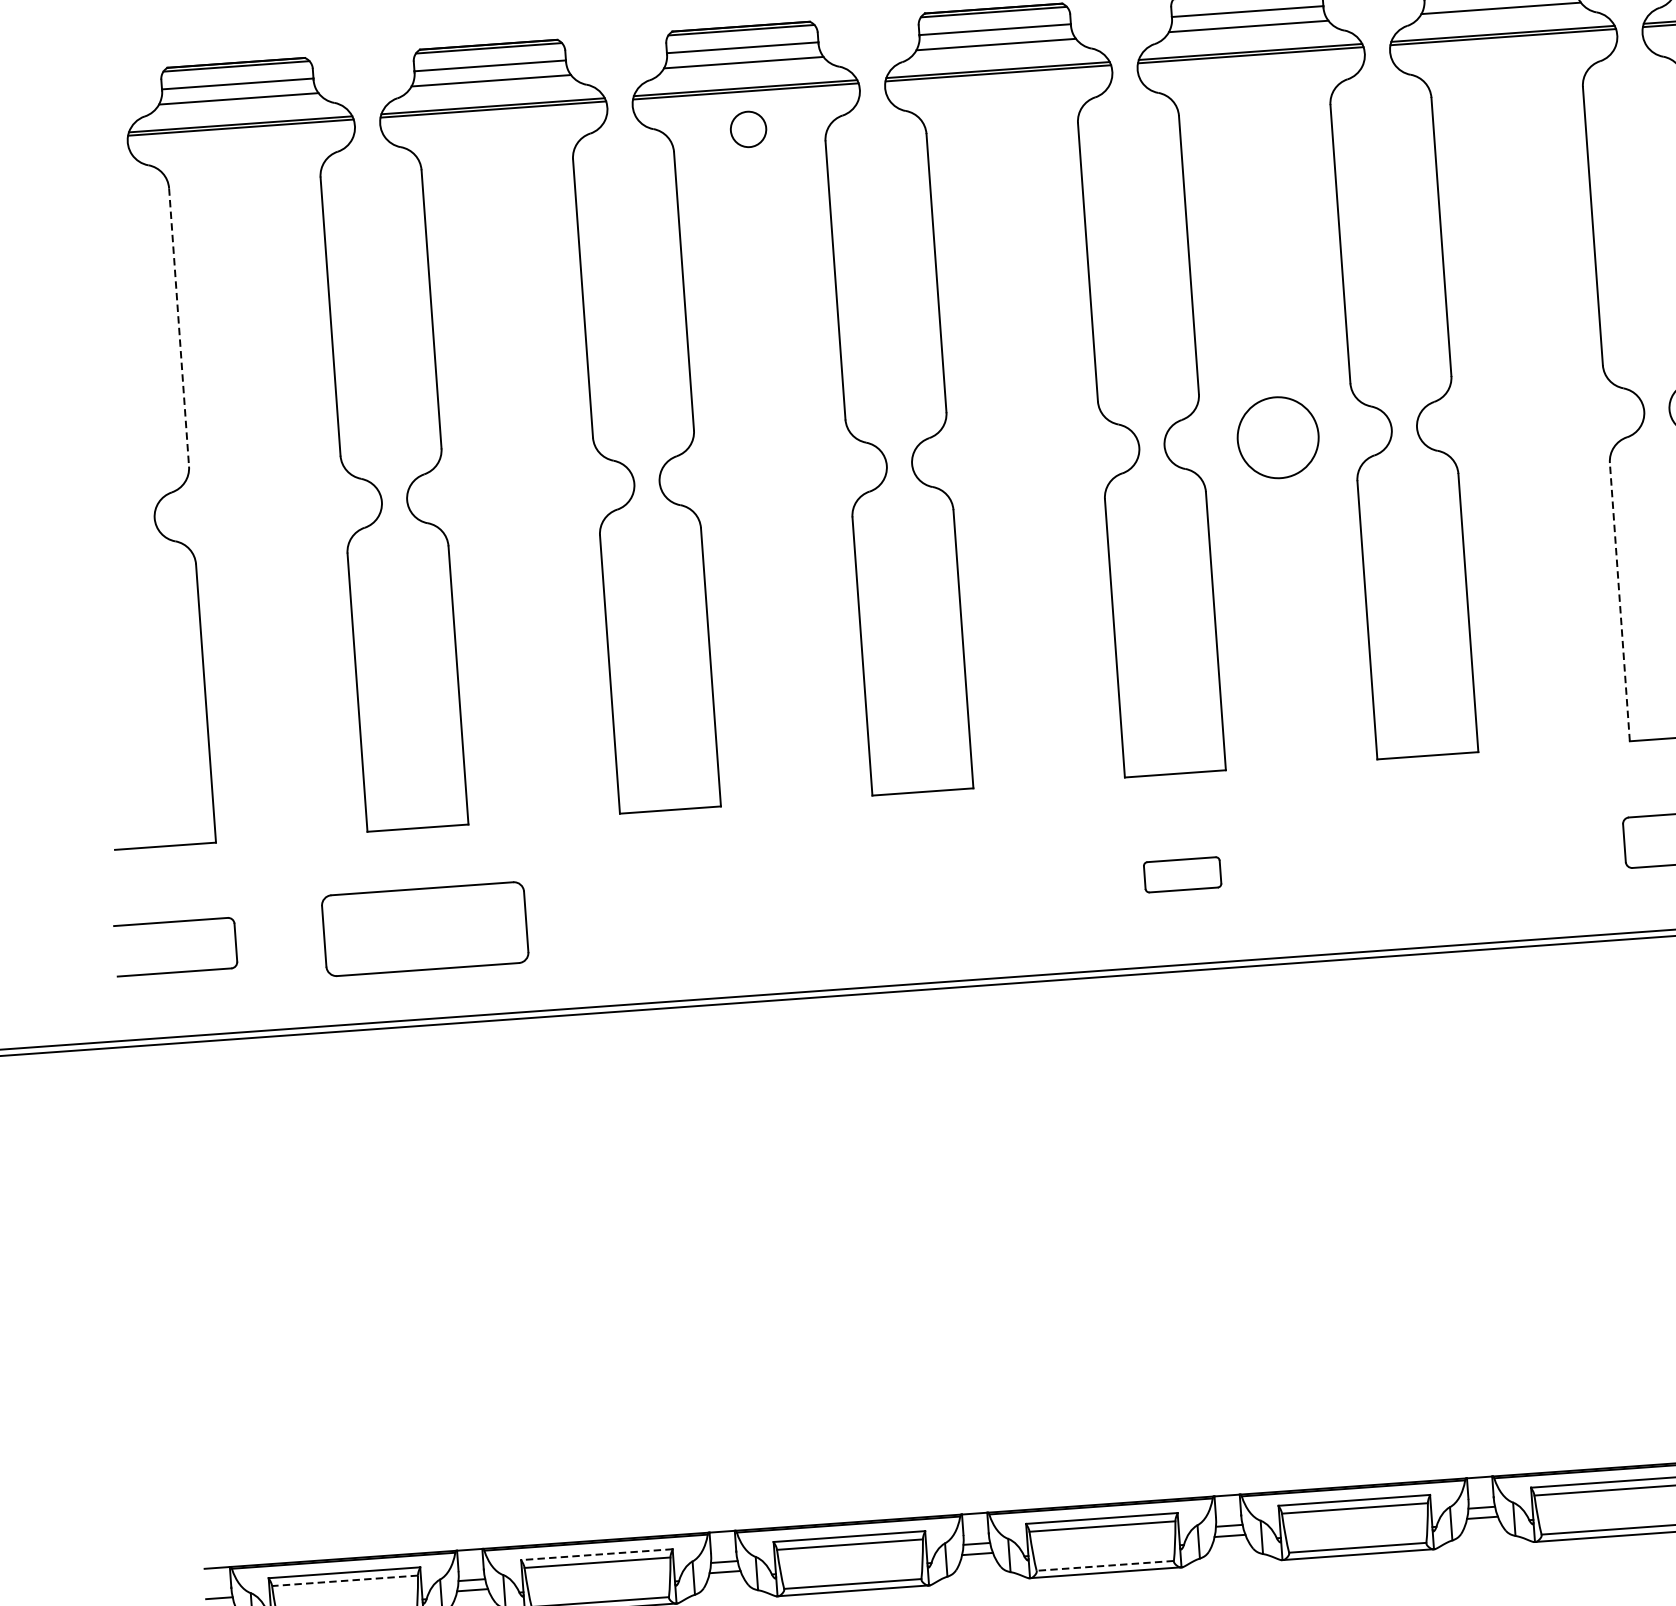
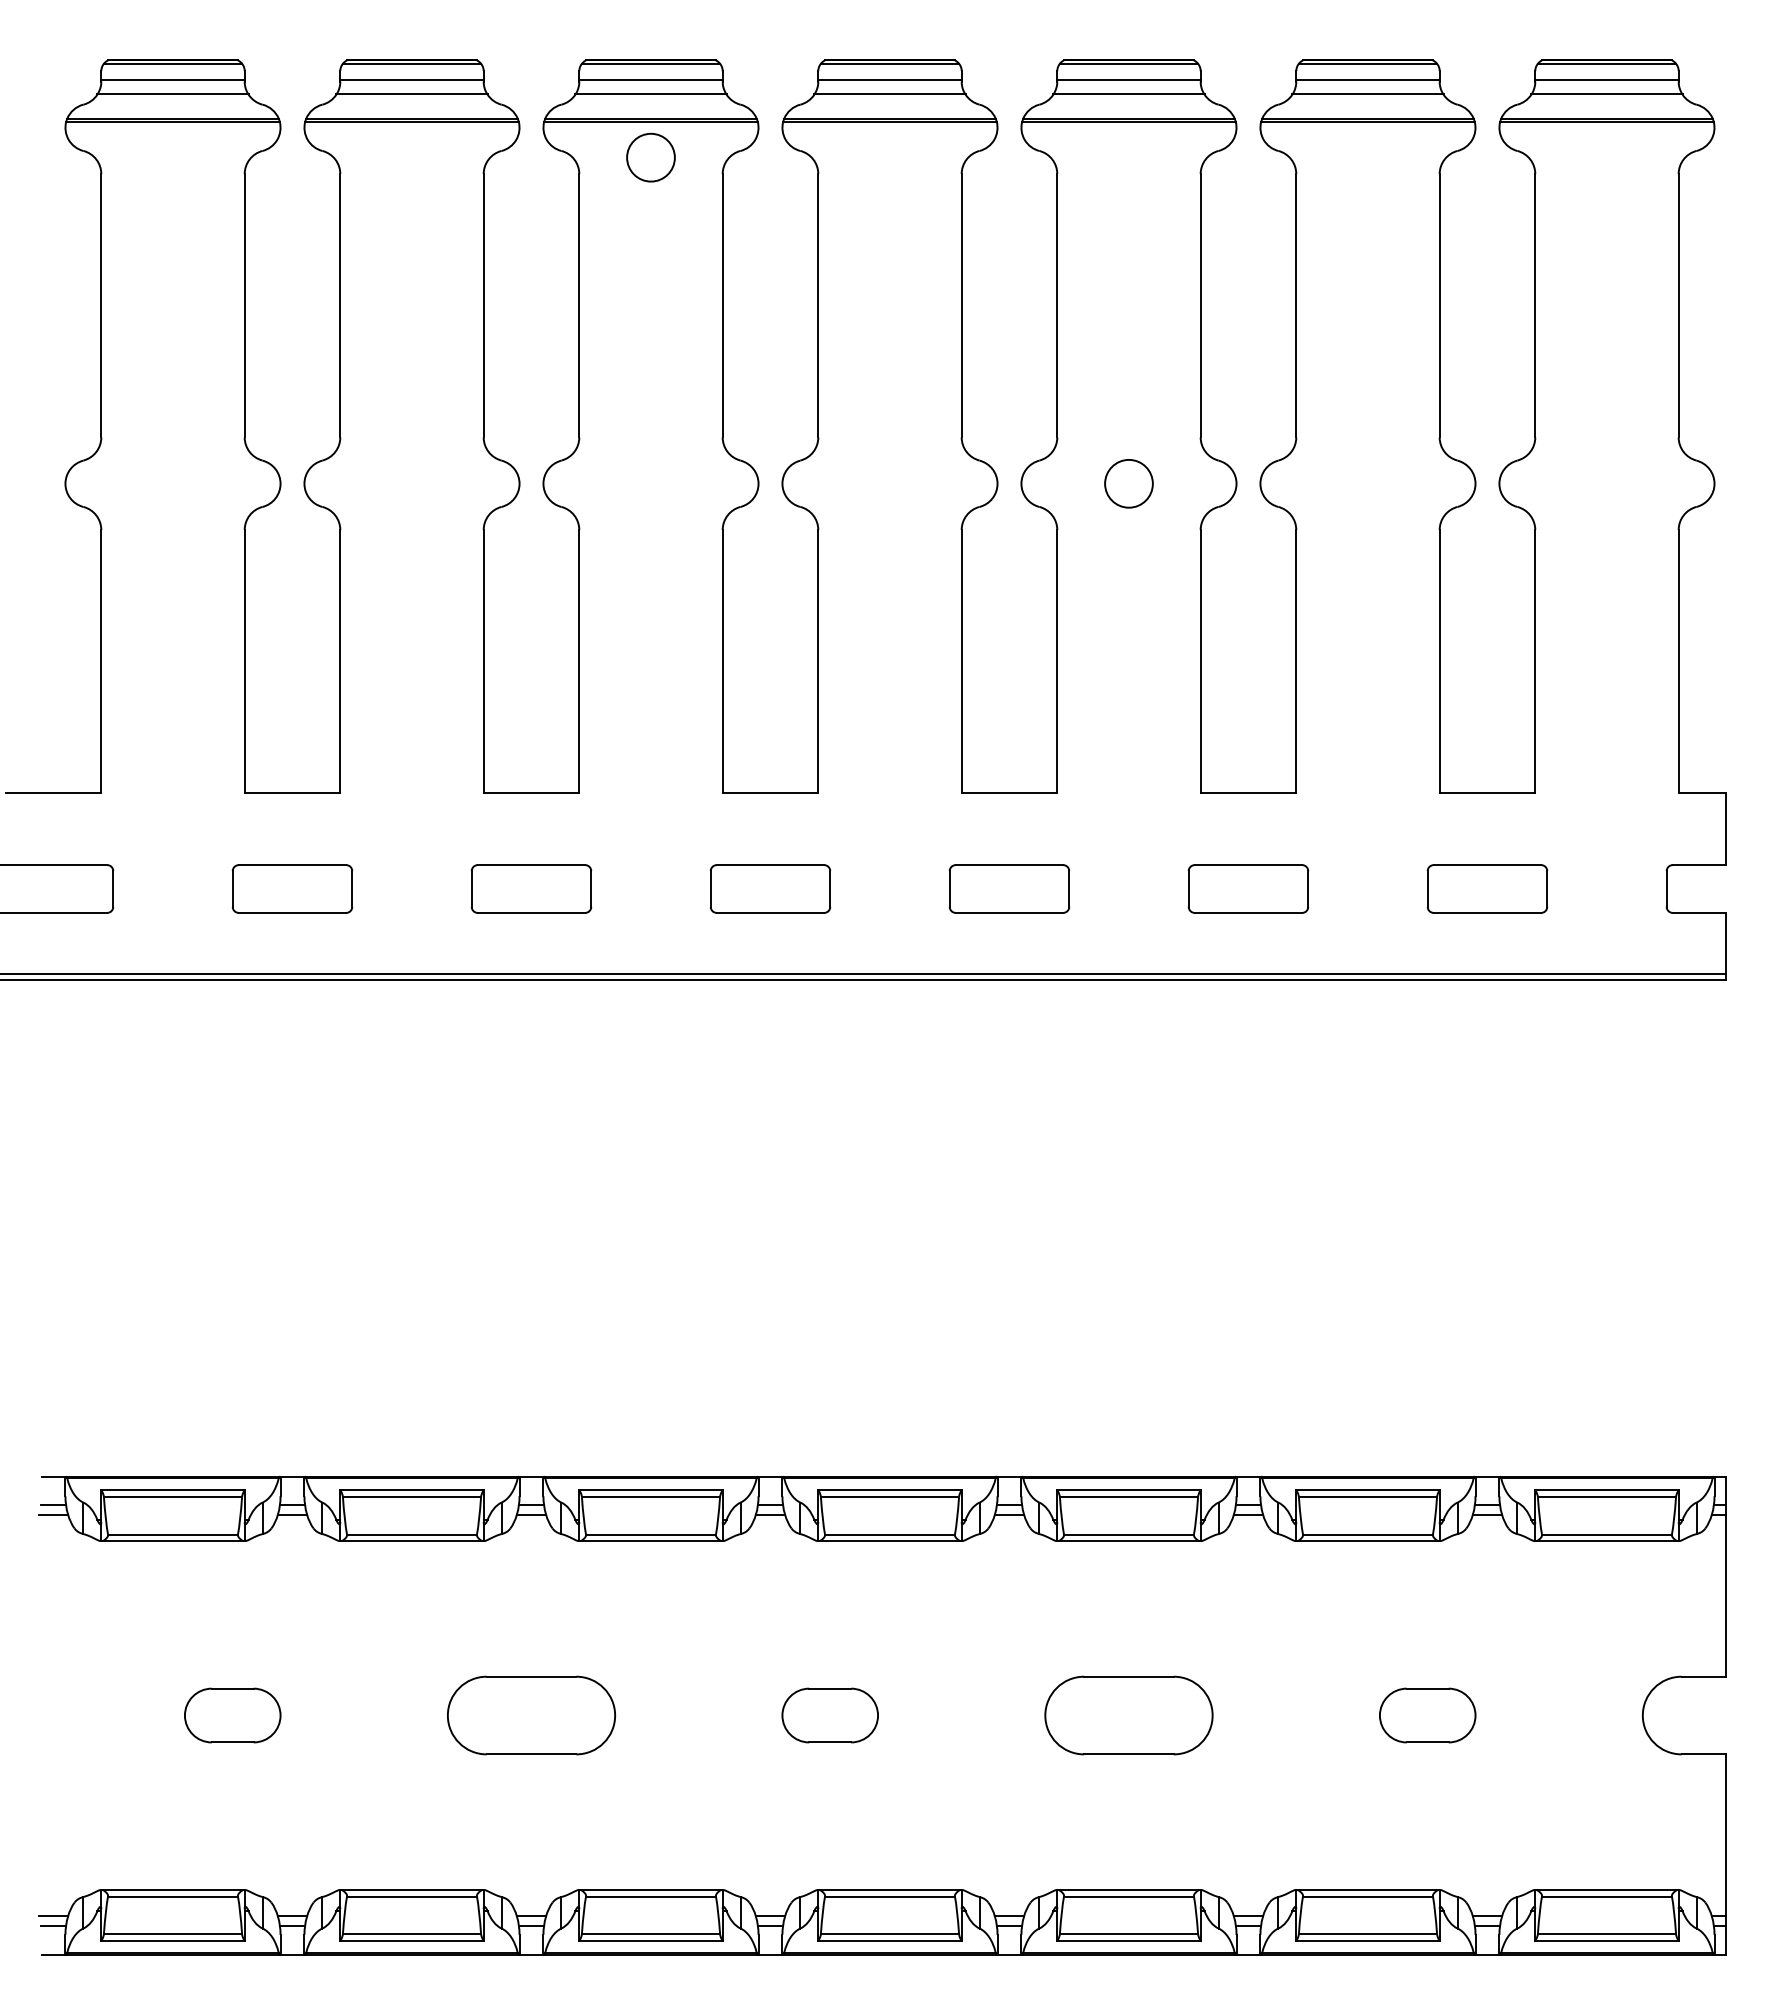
circle: (748, 129) -> (650, 157), size x1.43
line: (179, 327) -> (101, 305), dashed -> solid
circle: (1277, 437) -> (1128, 483), size x0.62
line: (1619, 601) -> (1439, 661), dashed -> solid
part: (1435, 856) -> (1248, 888), added
part: (1182, 874) -> (1009, 888), size x1.67
part: (930, 892) -> (770, 888), added
part: (677, 910) -> (531, 888), added
part: (425, 928) -> (292, 888), size x0.62
line: (597, 1554) -> (412, 1489), dashed -> solid
line: (1105, 1565) -> (890, 1534), dashed -> solid
line: (344, 1581) -> (172, 1497), dashed -> solid

